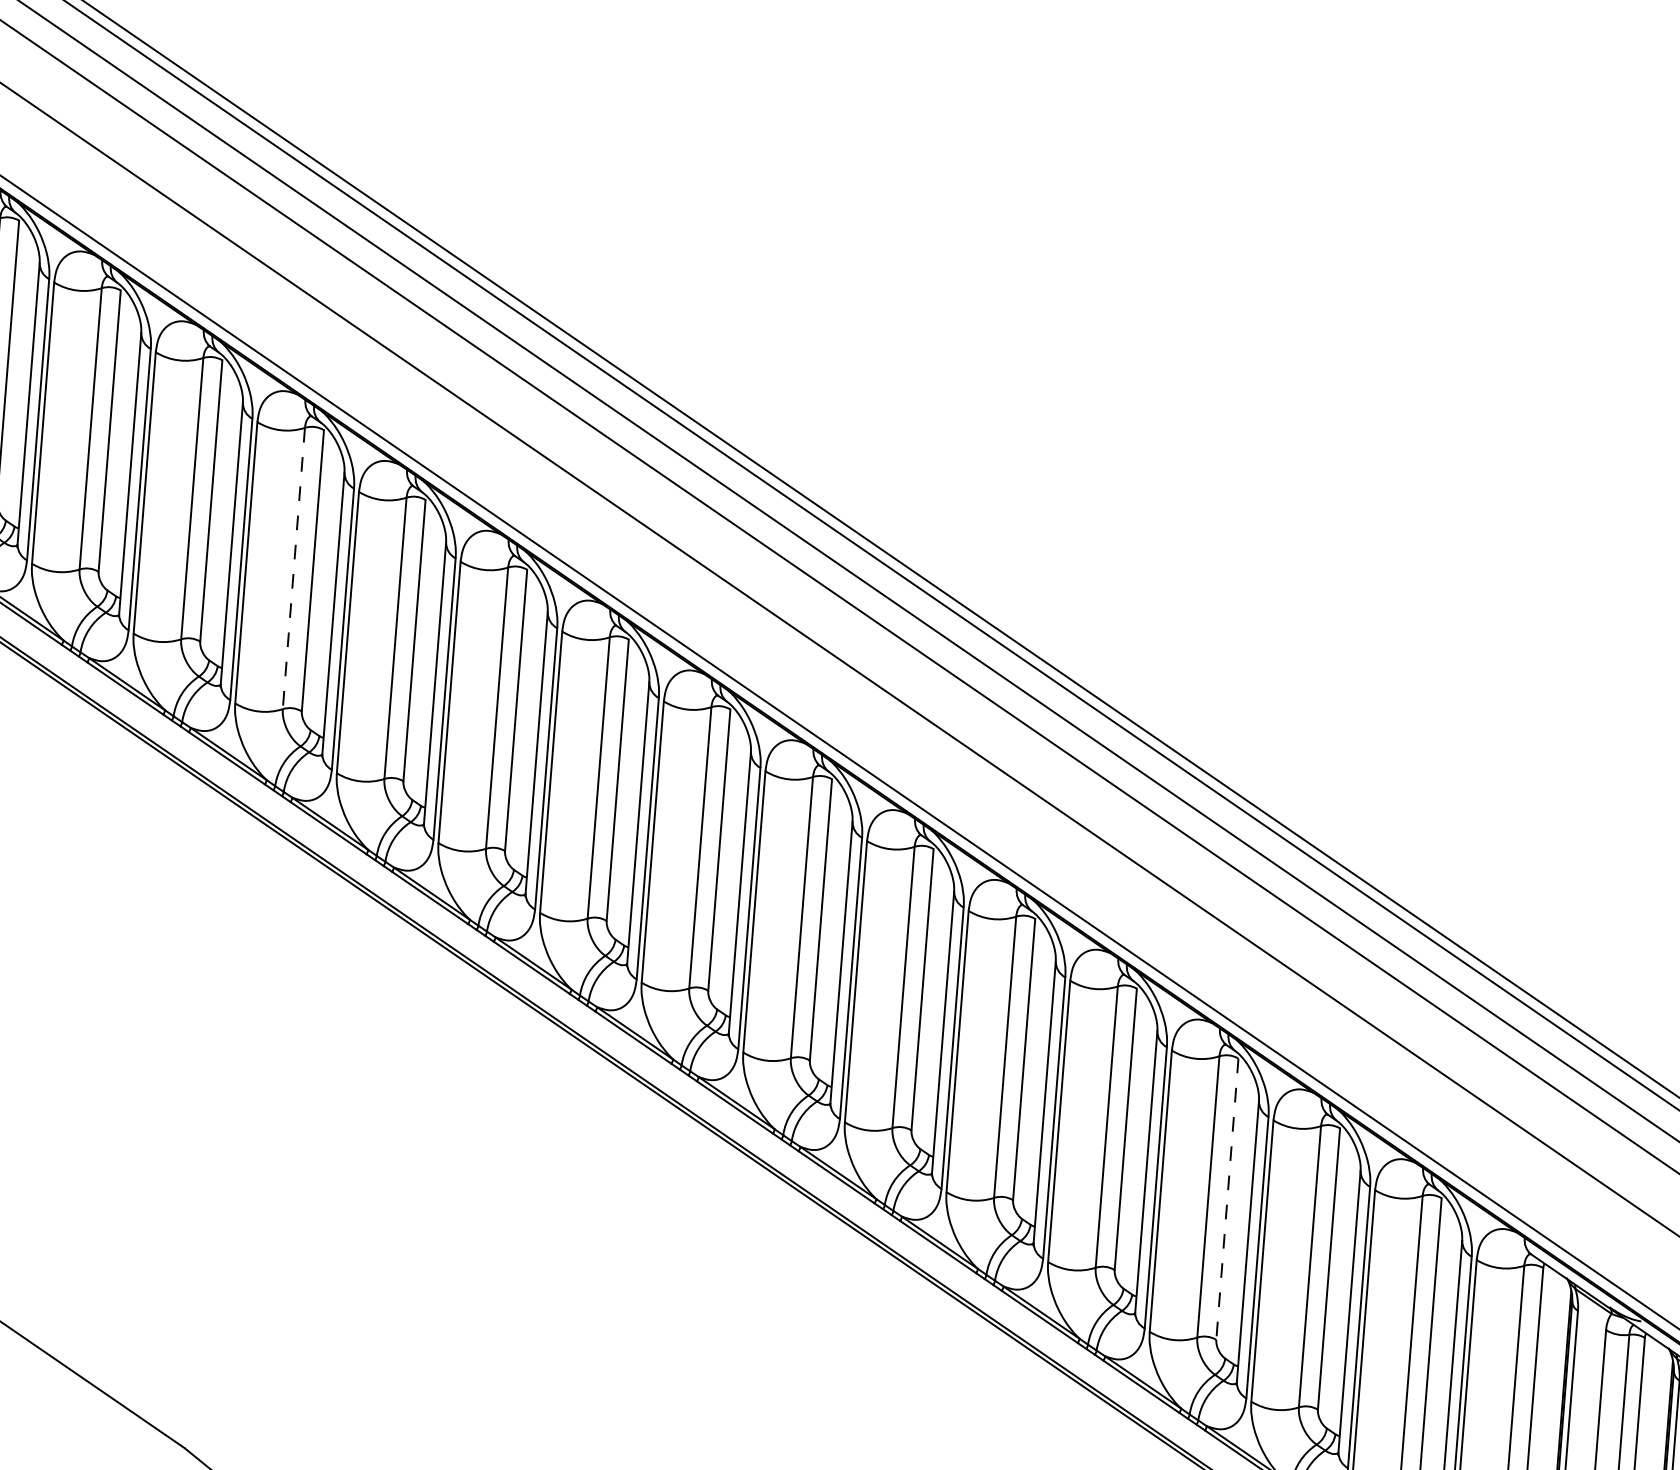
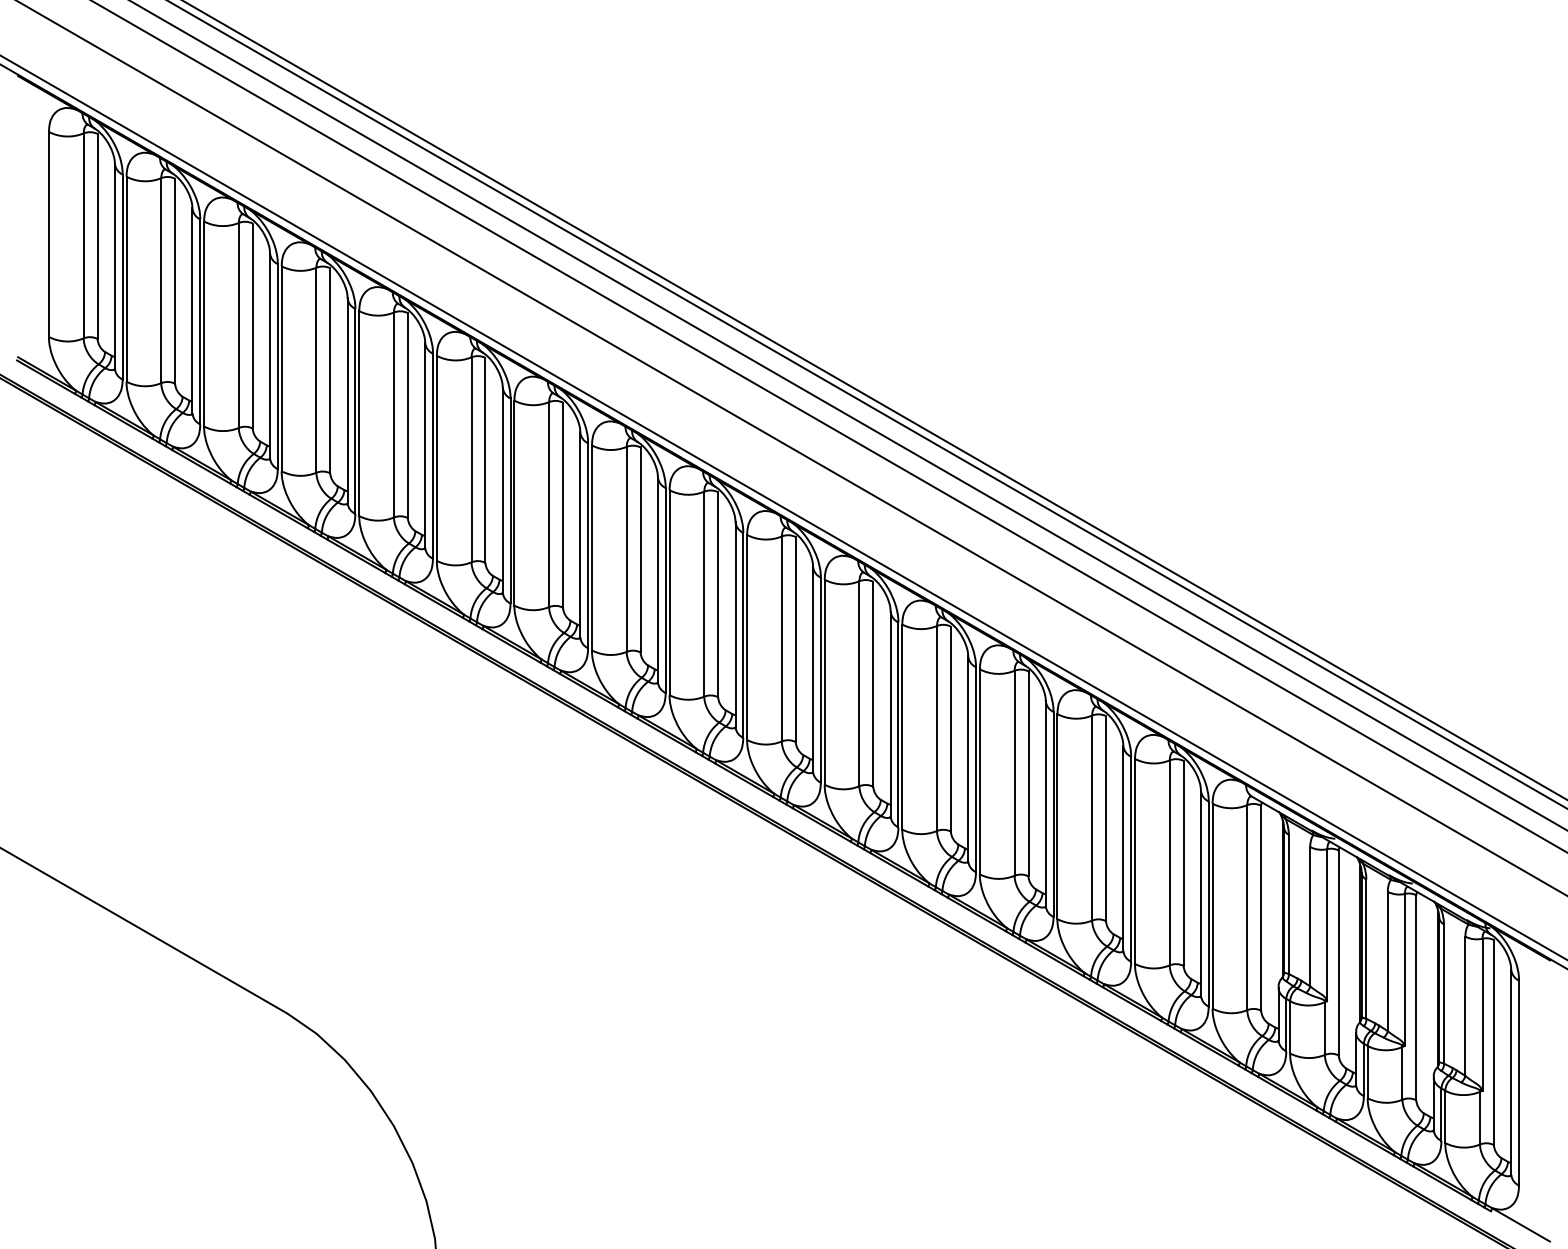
line: (293, 568) -> (316, 370), dashed -> solid
line: (1227, 1200) -> (1028, 774), dashed -> solid

